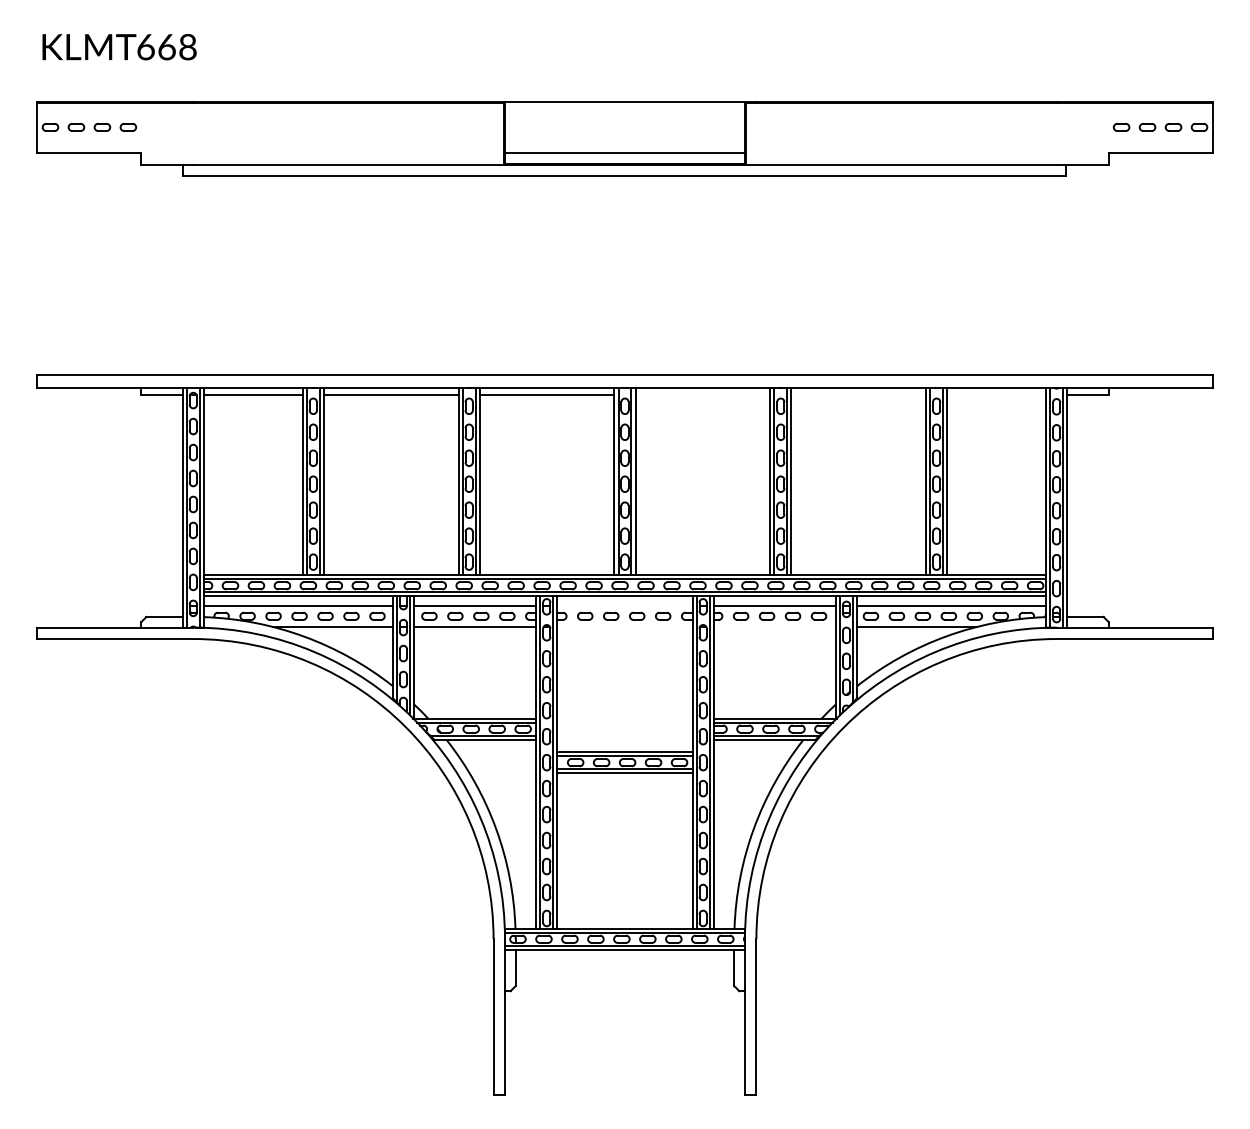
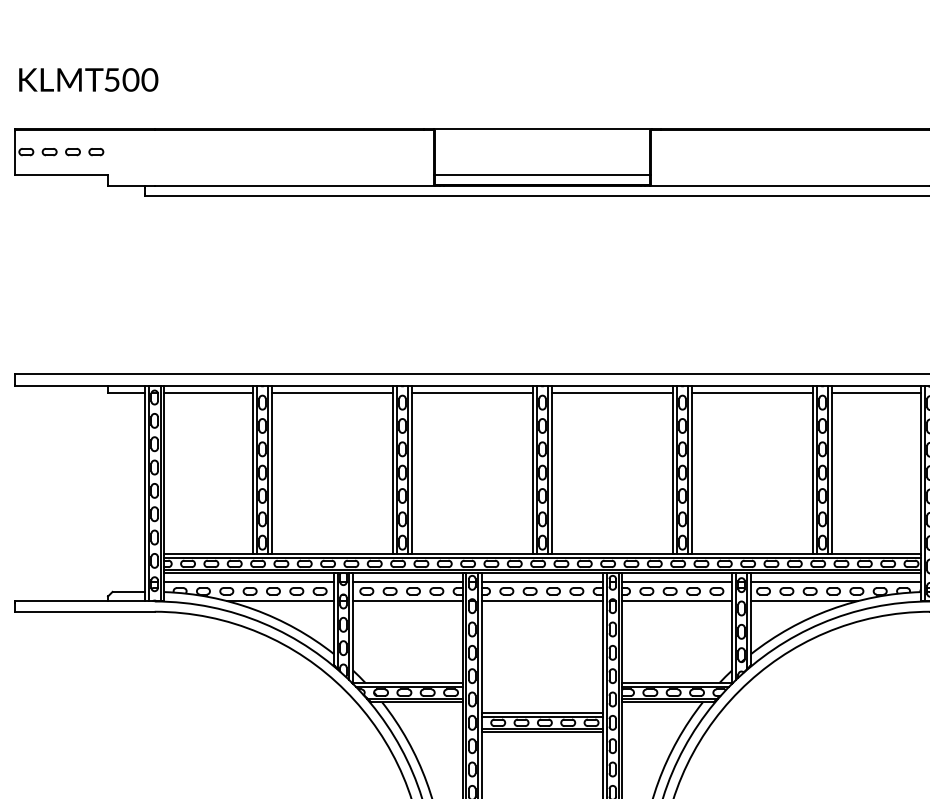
text: (167, 47) -> (131, 80), 668 -> 500
line: (702, 395) -> (612, 392), added
line: (858, 395) -> (752, 392), added
line: (996, 395) -> (876, 392), added
line: (624, 605) -> (542, 581), added
line: (624, 627) -> (542, 601), added
line: (774, 627) -> (676, 601), added

